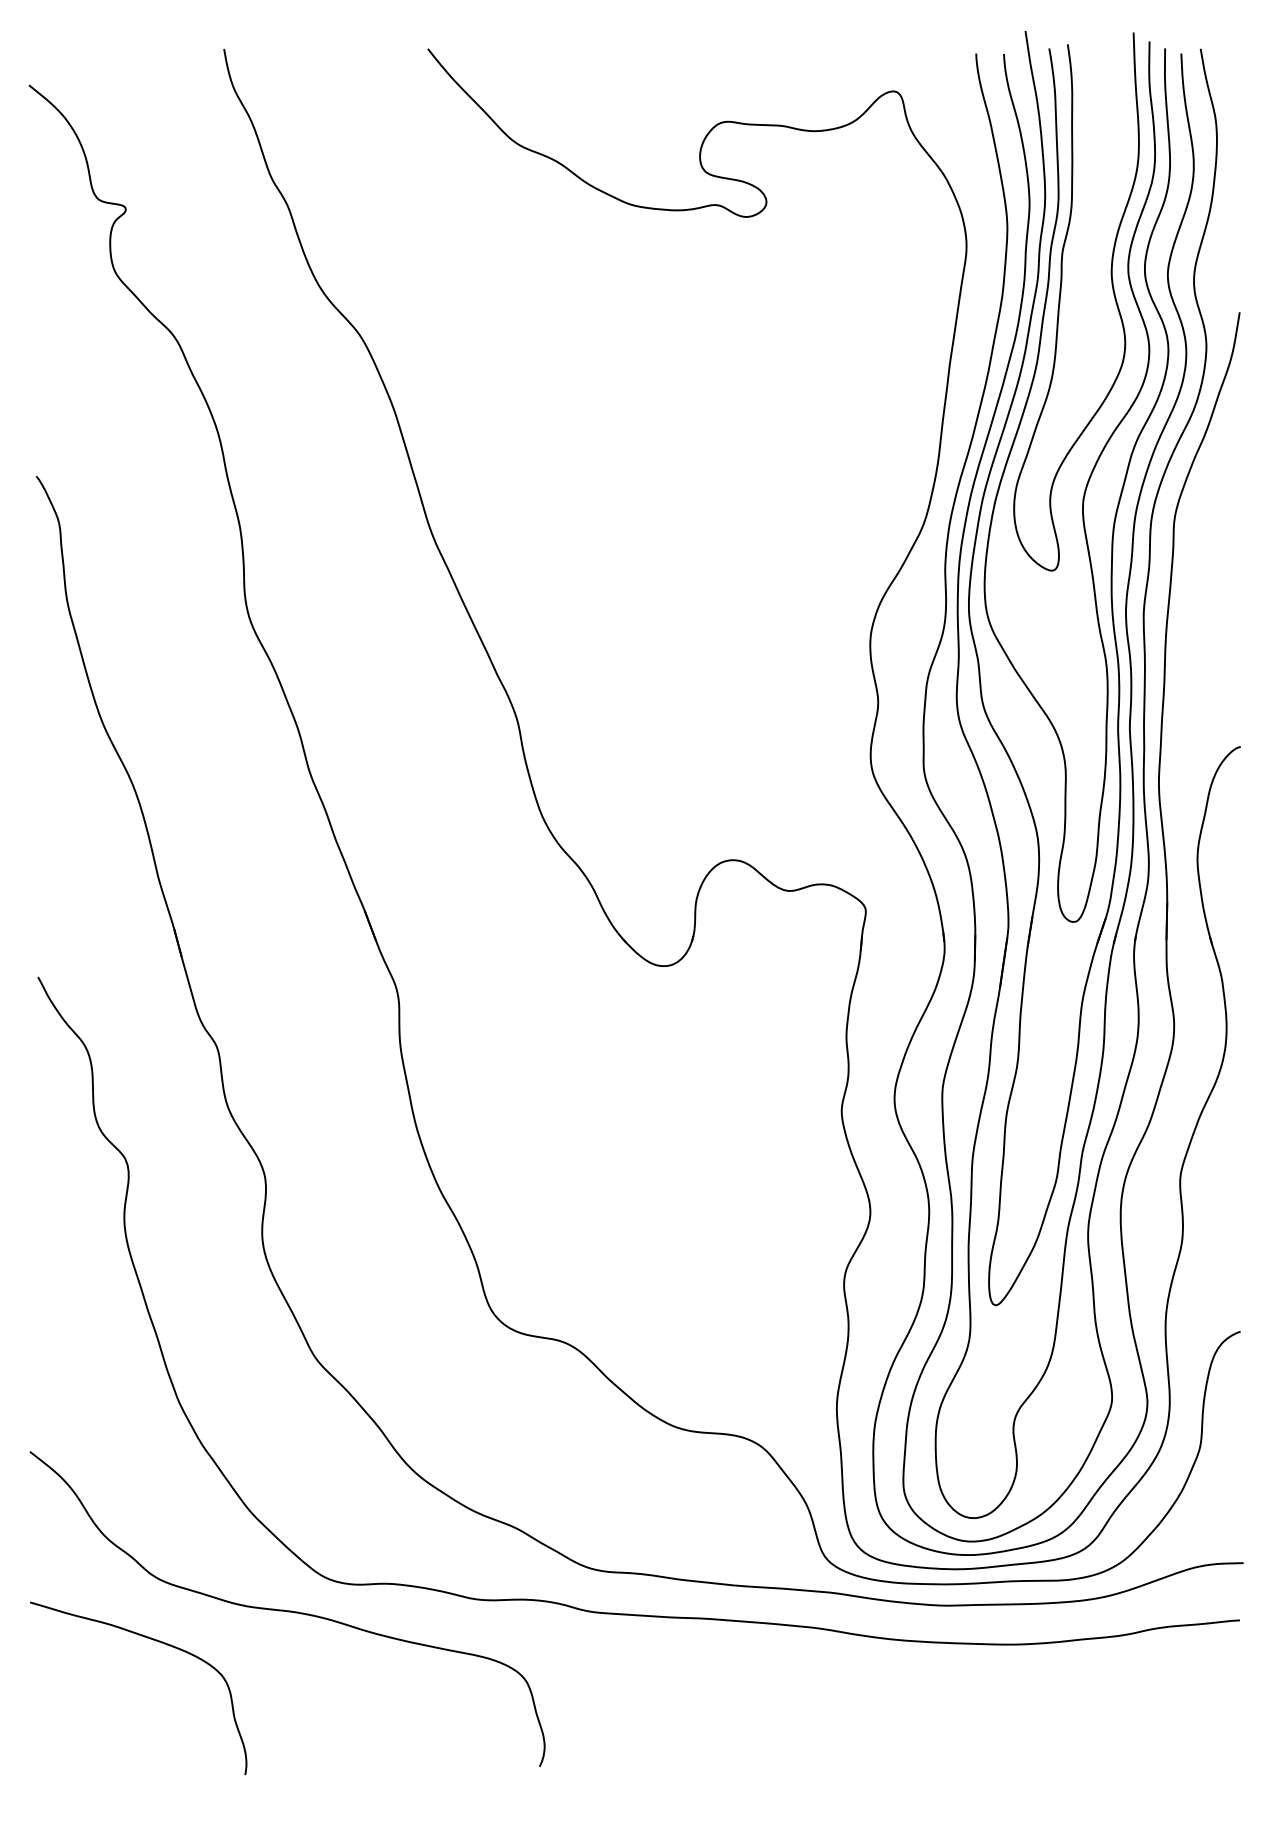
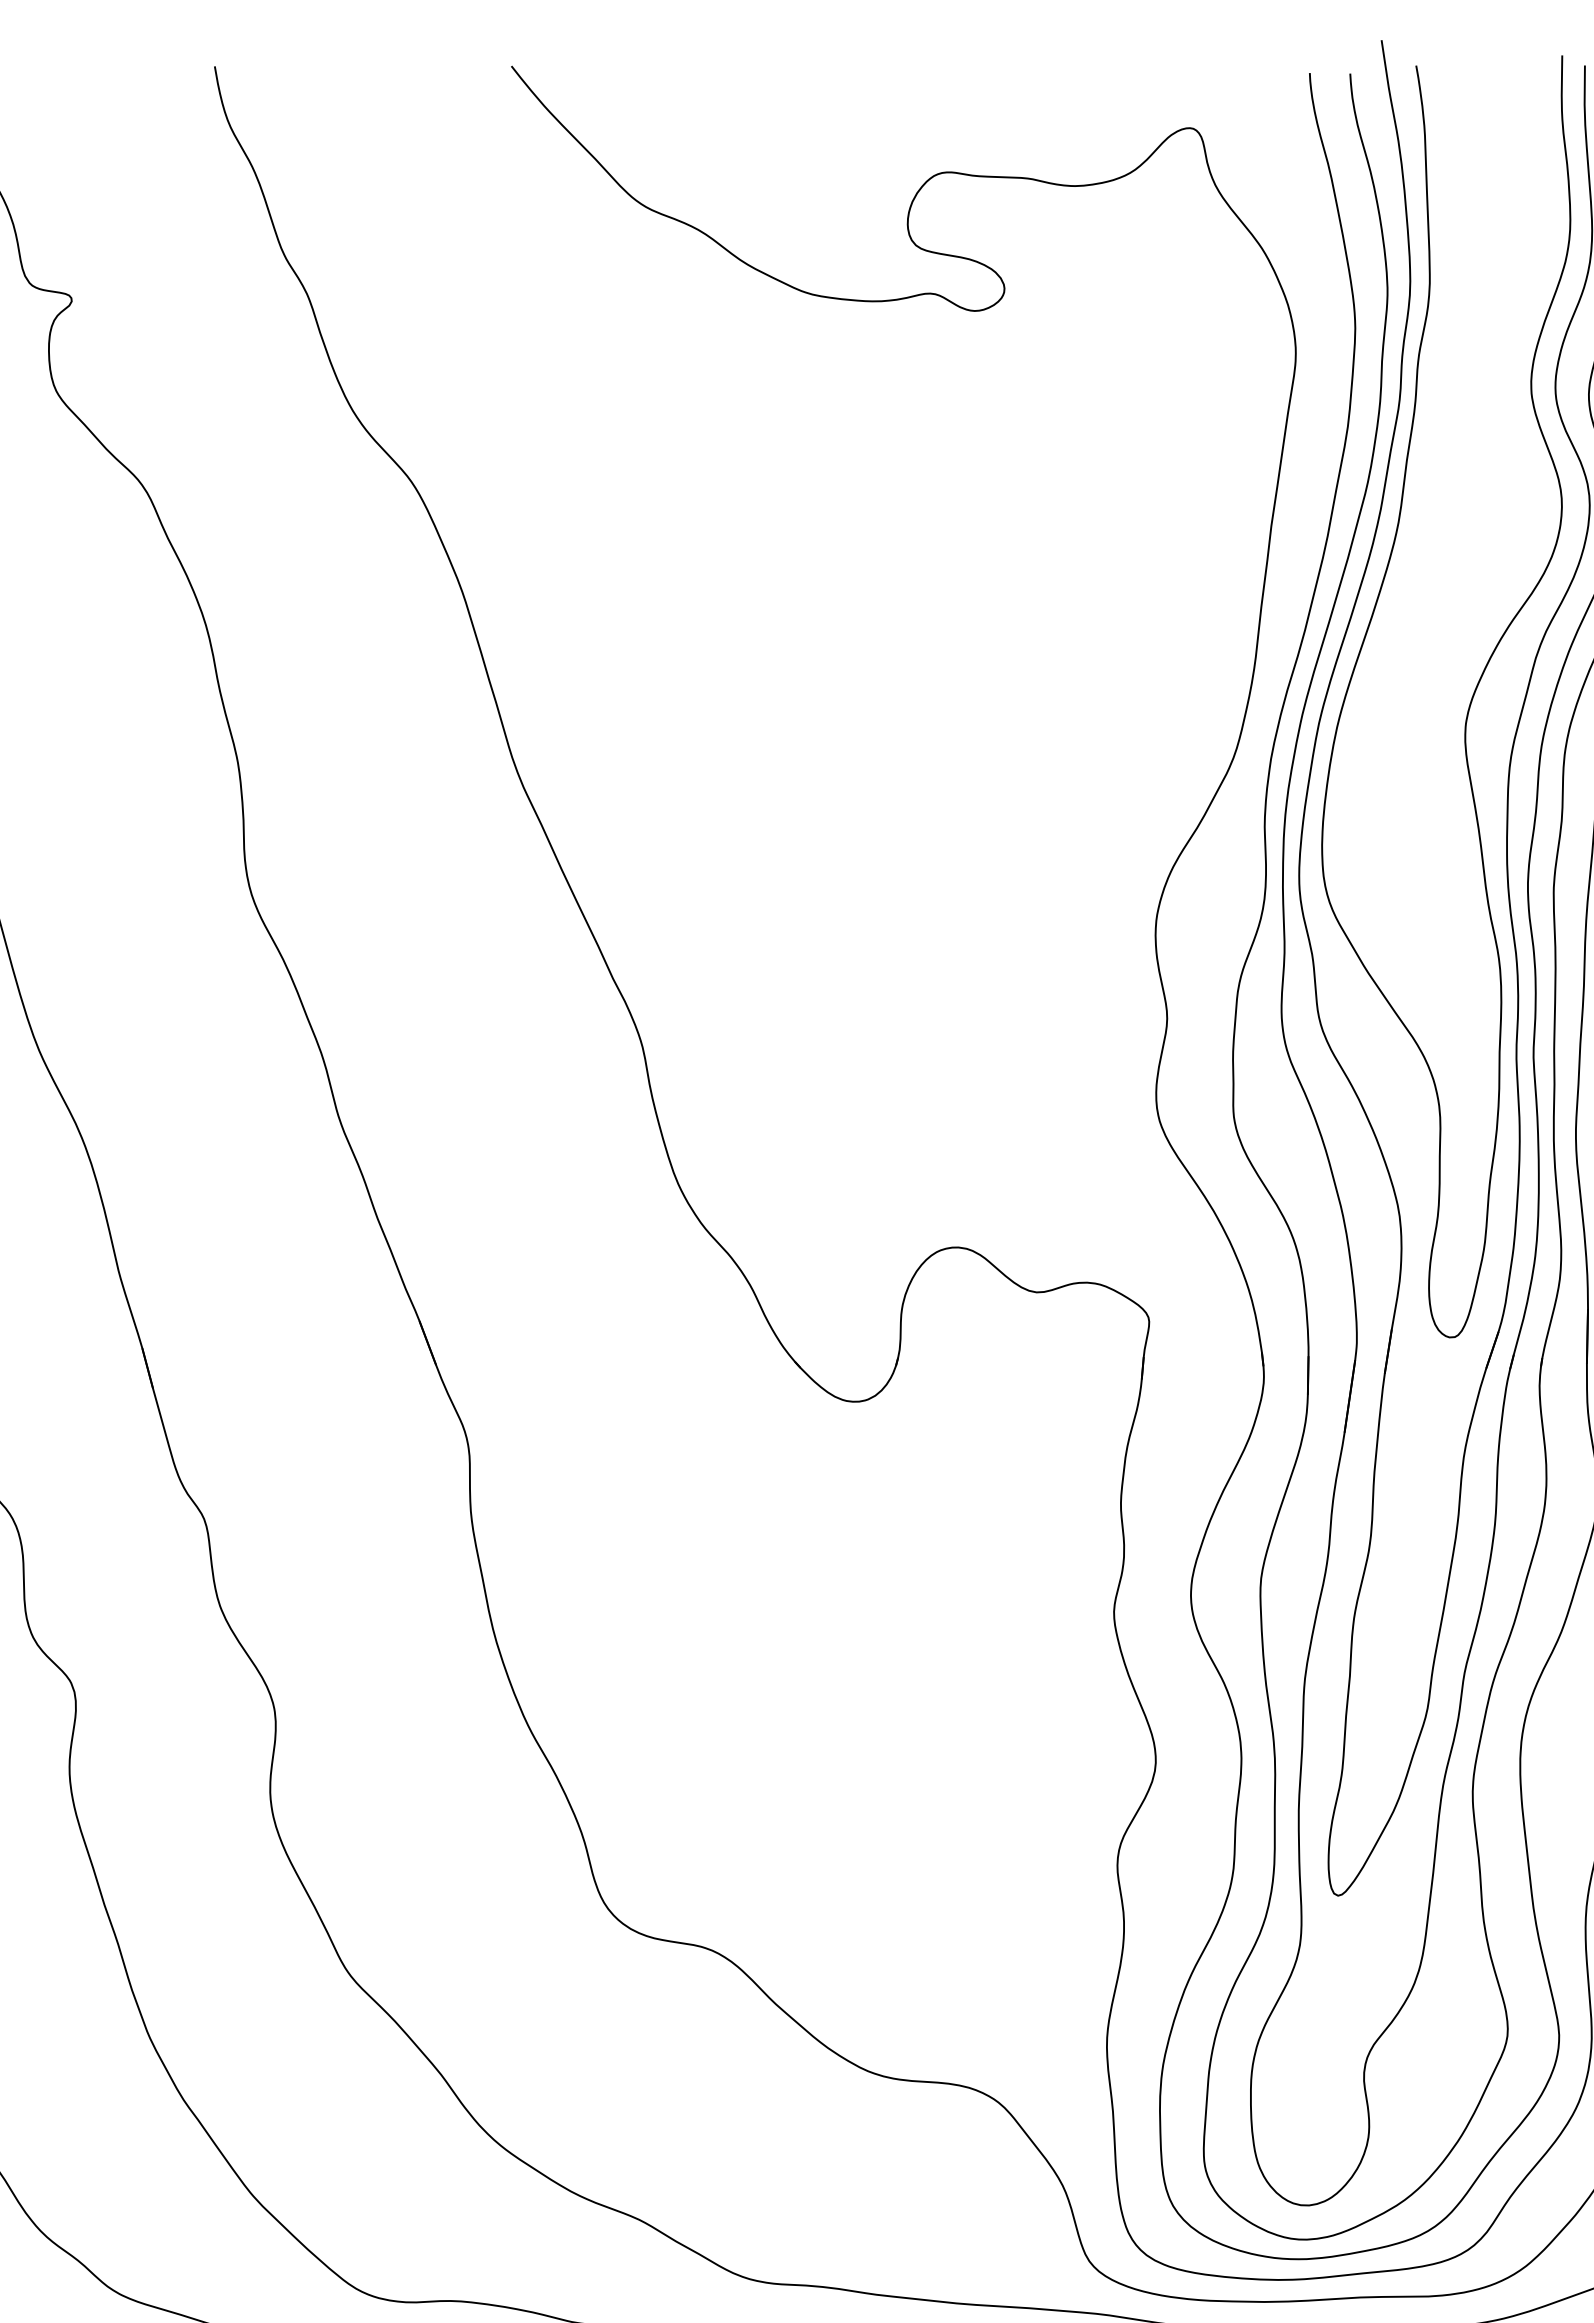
curve: (1060, 301) -> (1432, 434), removed

